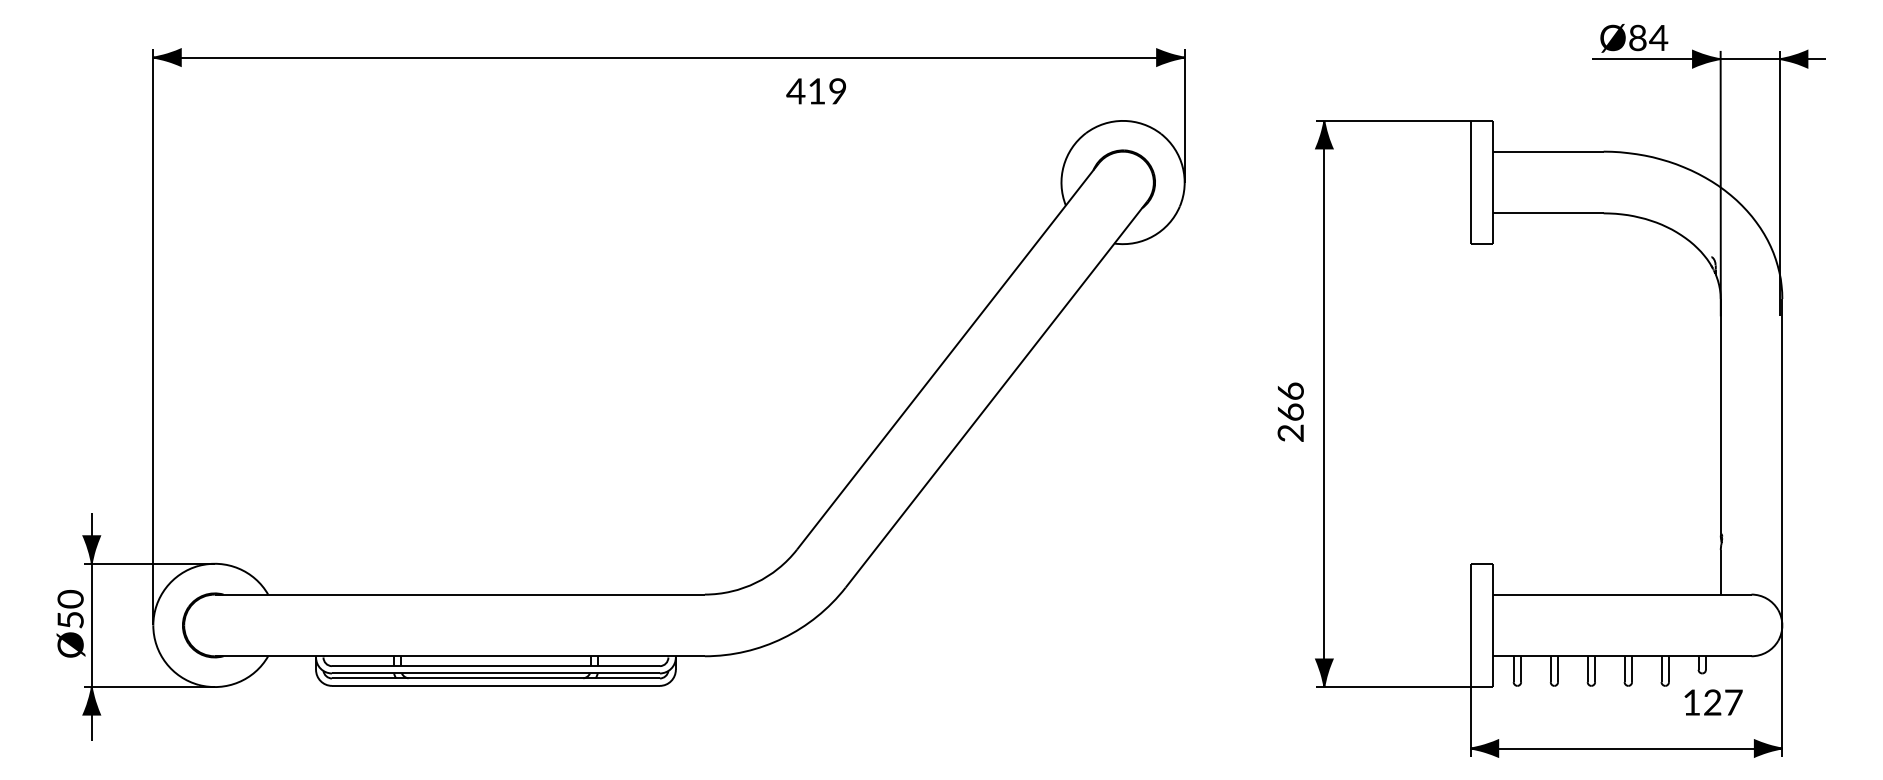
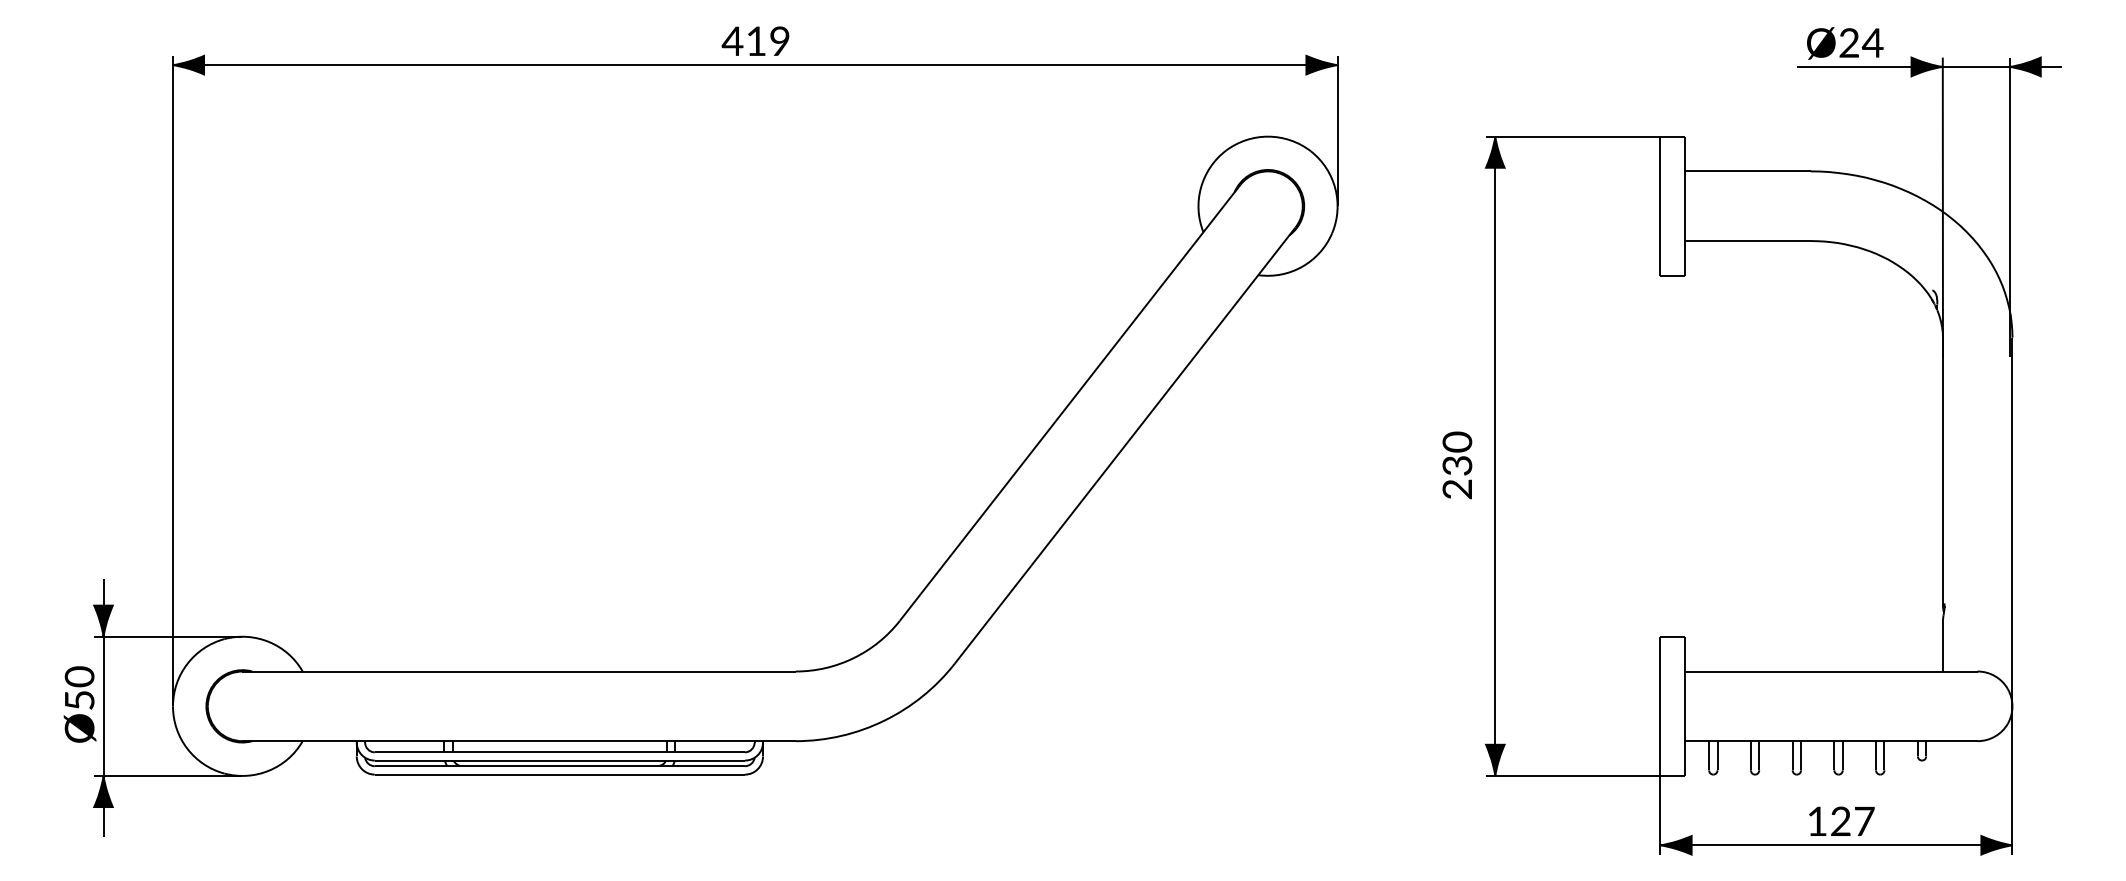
text: (1638, 38) -> (1849, 43), Ø84 -> Ø24
text: (816, 90) -> (755, 40), moved
text: (1289, 401) -> (1456, 453), 266 -> 230
text: (1713, 701) -> (1841, 820), moved

